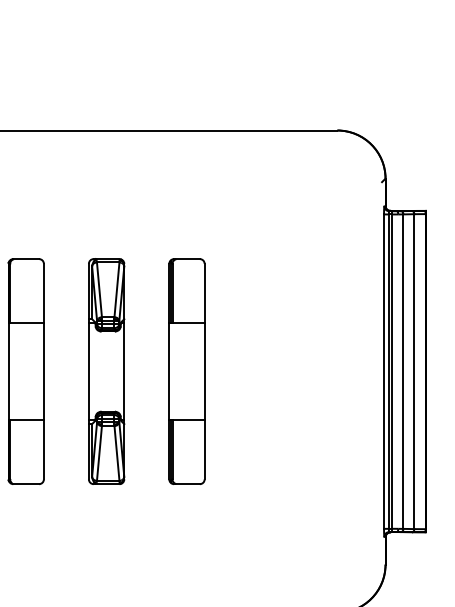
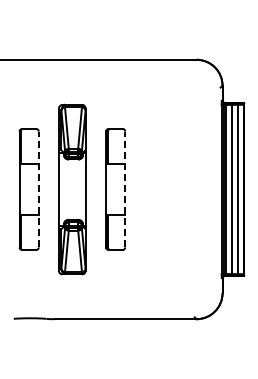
part: (106, 369) -> (72, 188), size x1.4
line: (43, 371) -> (38, 189), solid -> dashed
line: (205, 371) -> (125, 189), solid -> dashed

